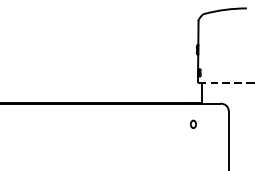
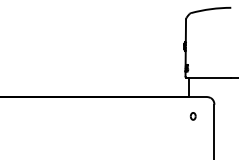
line: (223, 82) -> (209, 77), dashed -> solid
part: (192, 124) -> (192, 116), moved

